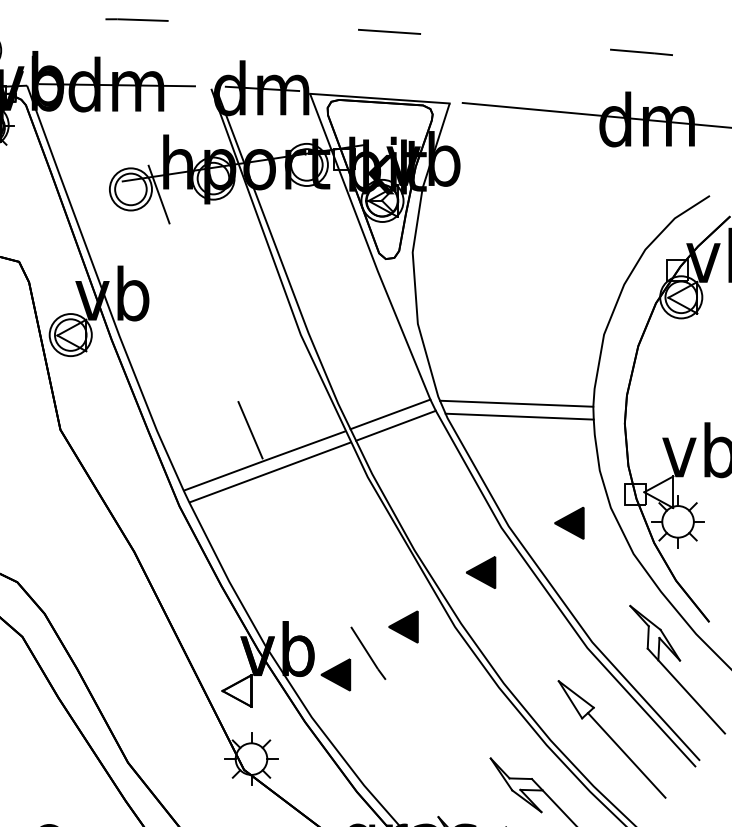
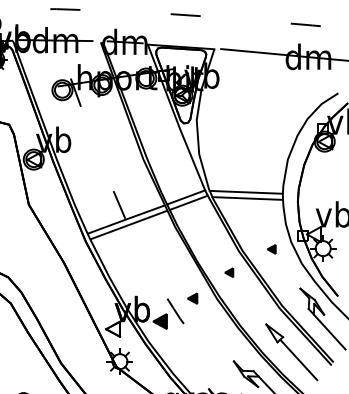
part: (569, 523) -> (271, 249), size x0.6
part: (479, 571) -> (228, 272), size x0.6
part: (403, 626) -> (192, 298), size x0.7

